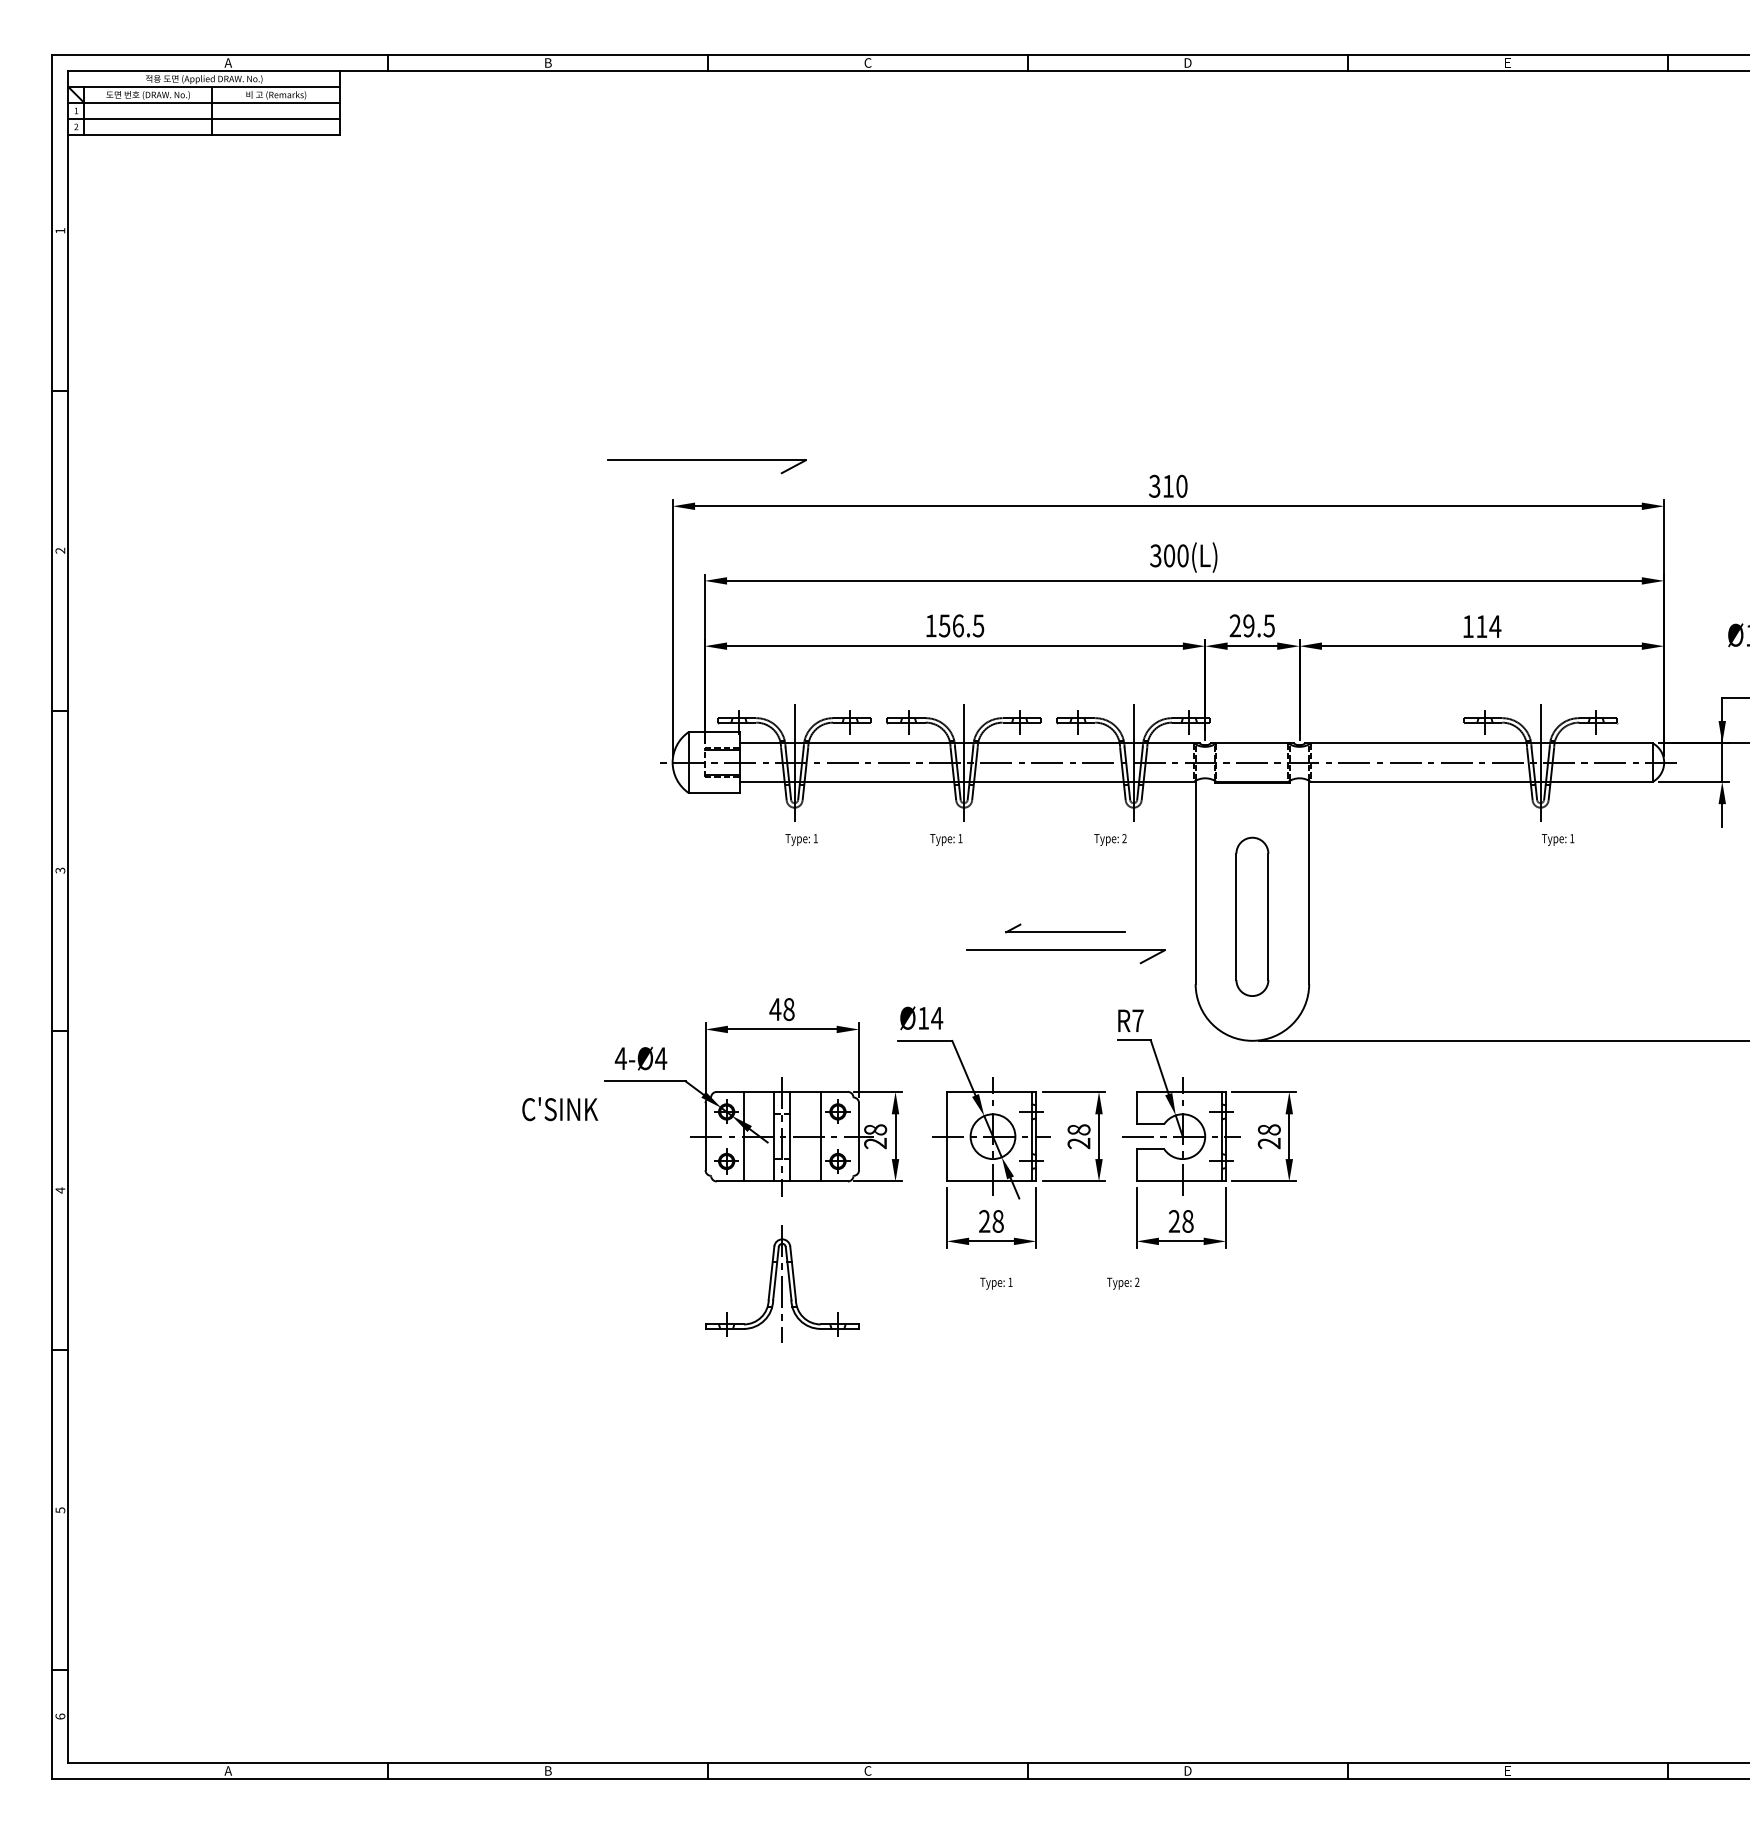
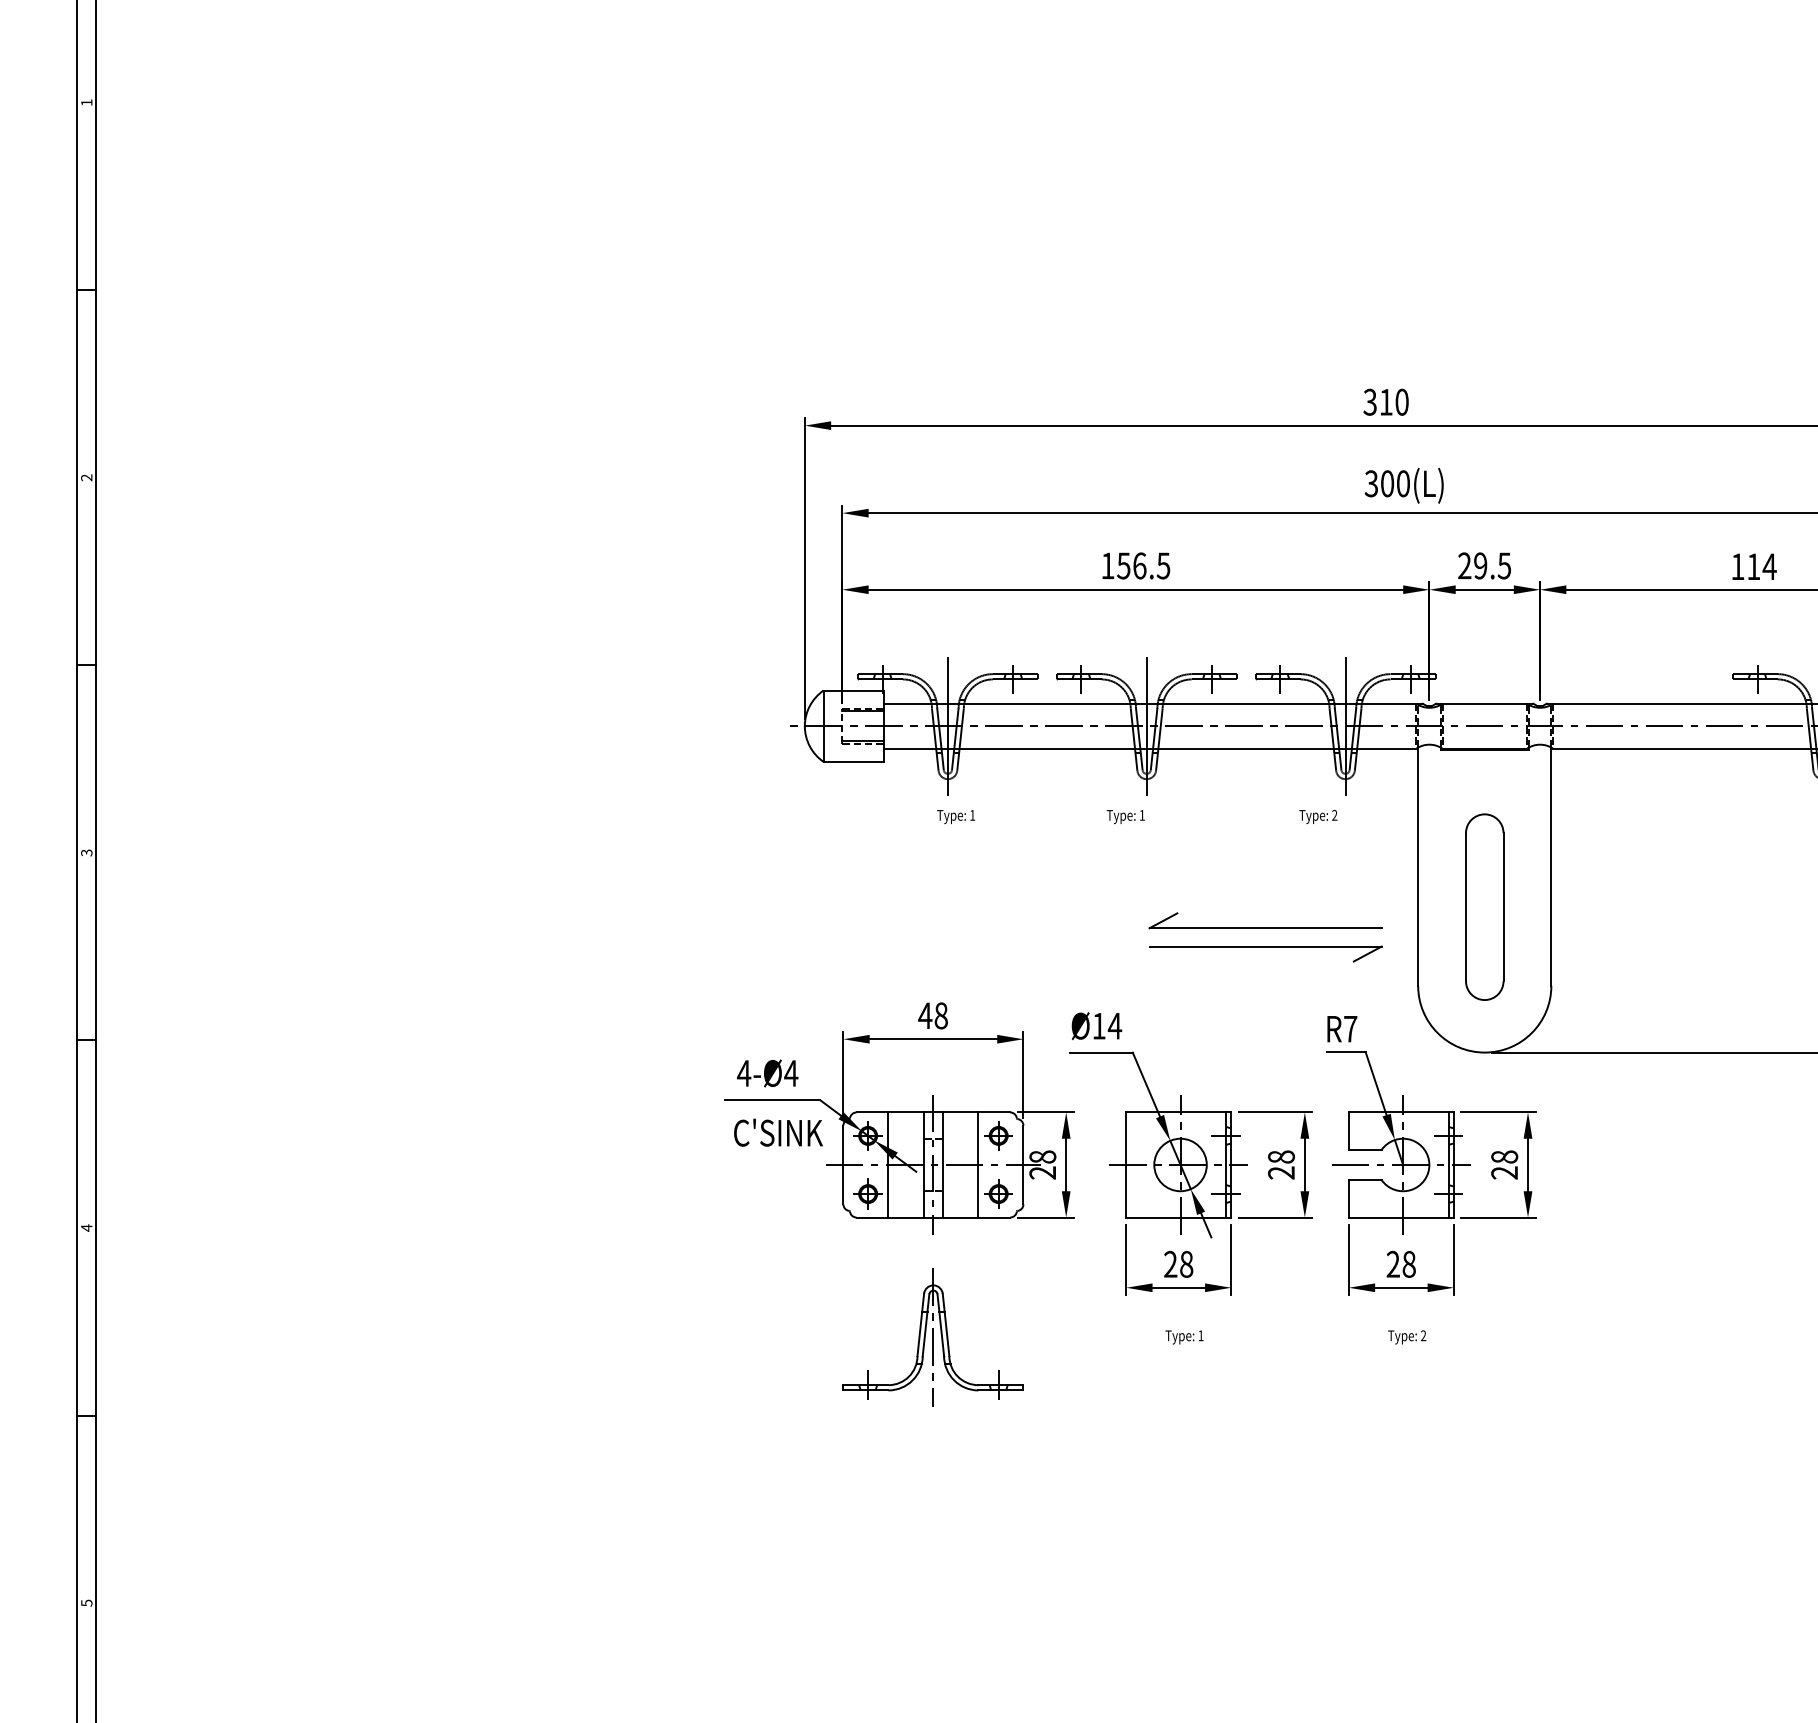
part: (706, 466) -> (844, 378), removed
part: (1065, 928) -> (1265, 920), size x1.67
text: (560, 1109) -> (778, 1133), moved
text: (1123, 1283) -> (1407, 1337), moved

